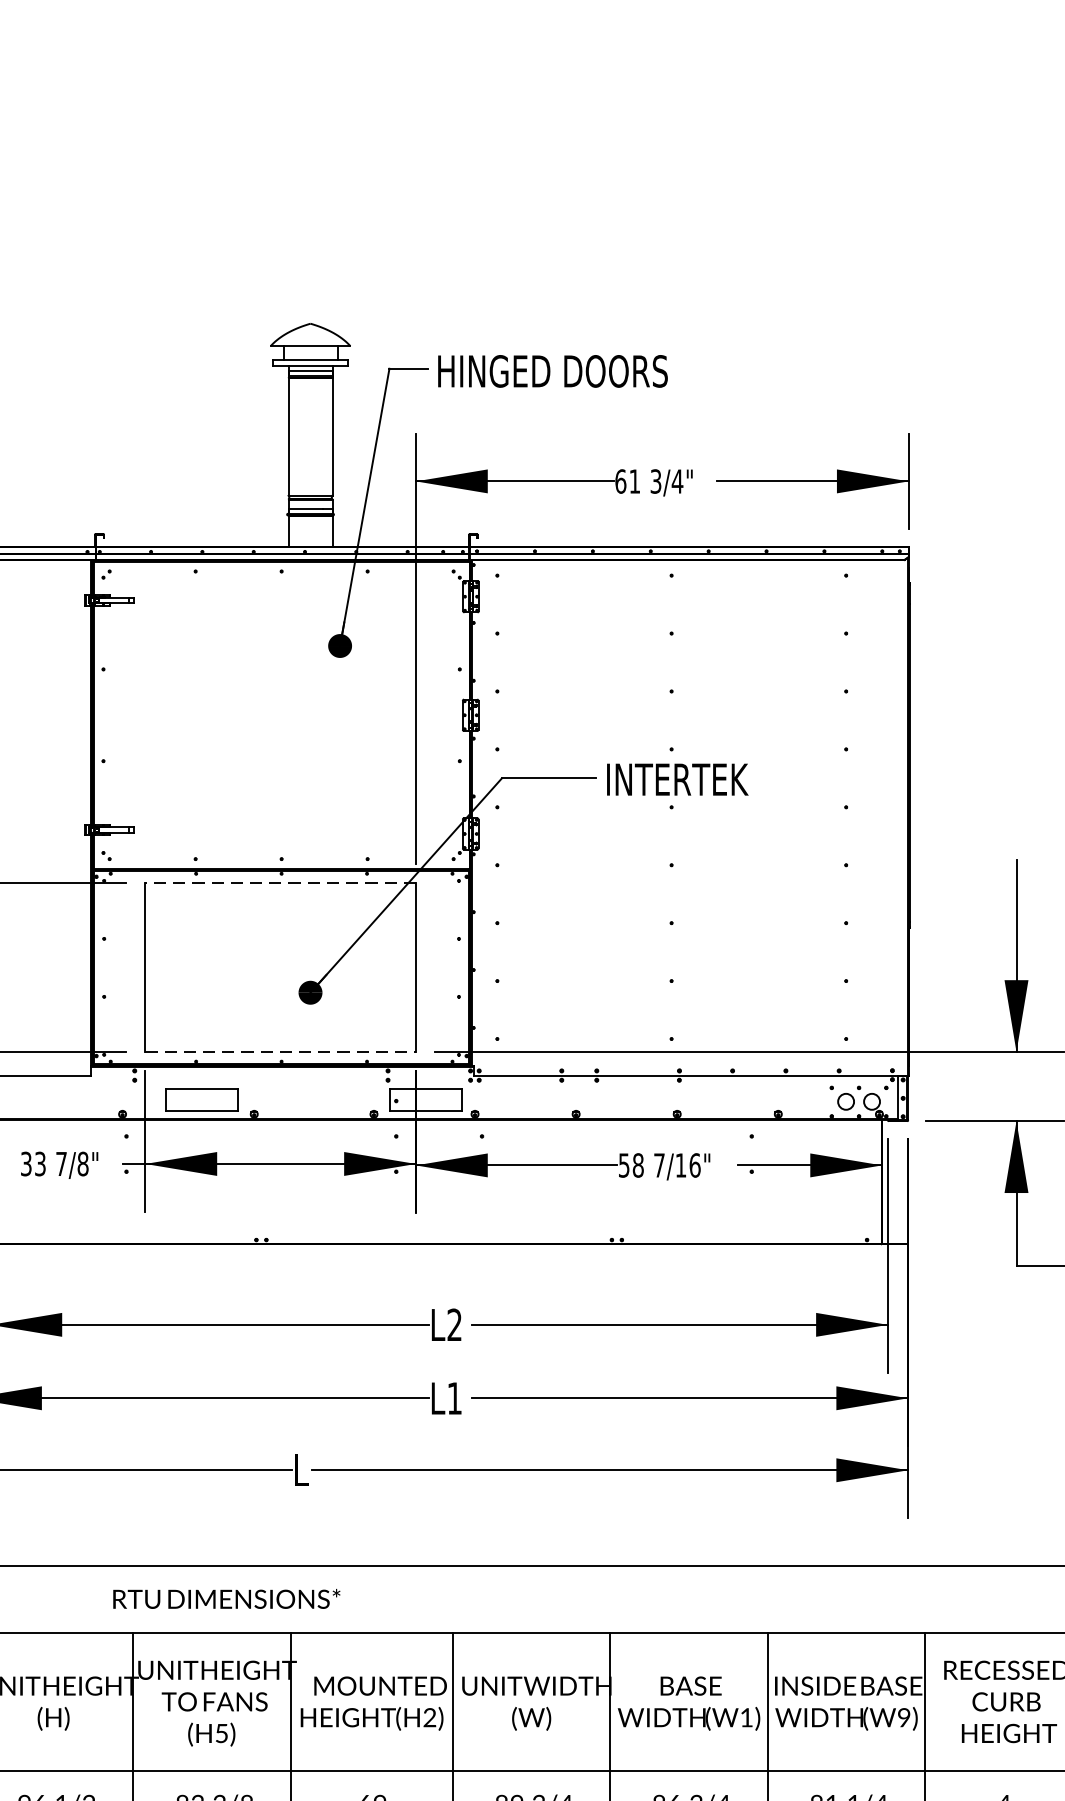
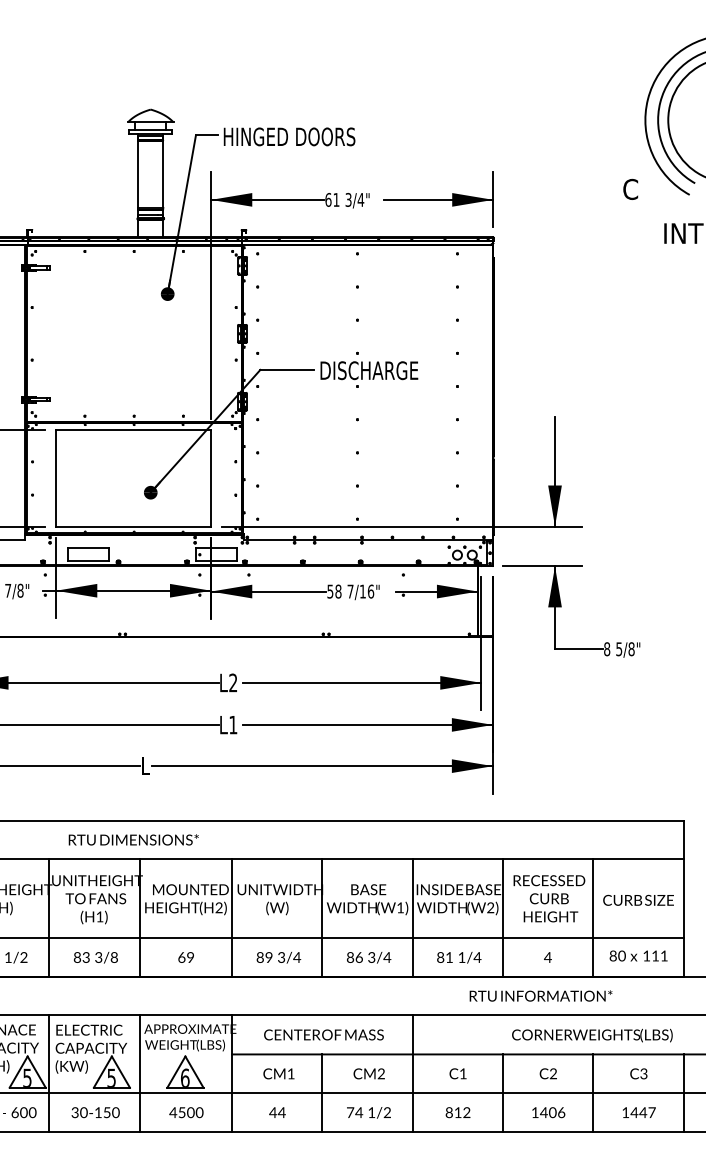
text: (694, 779) -> (370, 370), INTERTEK -> DISCHARGE
line: (280, 882) -> (133, 429), dashed -> solid
line: (282, 1051) -> (134, 526), dashed -> solid
text: (226, 1598) -> (133, 839), moved
text: (903, 1718) -> (490, 908), (W9) -> (W2)
text: (221, 1732) -> (99, 916), (H5) -> (H1)

